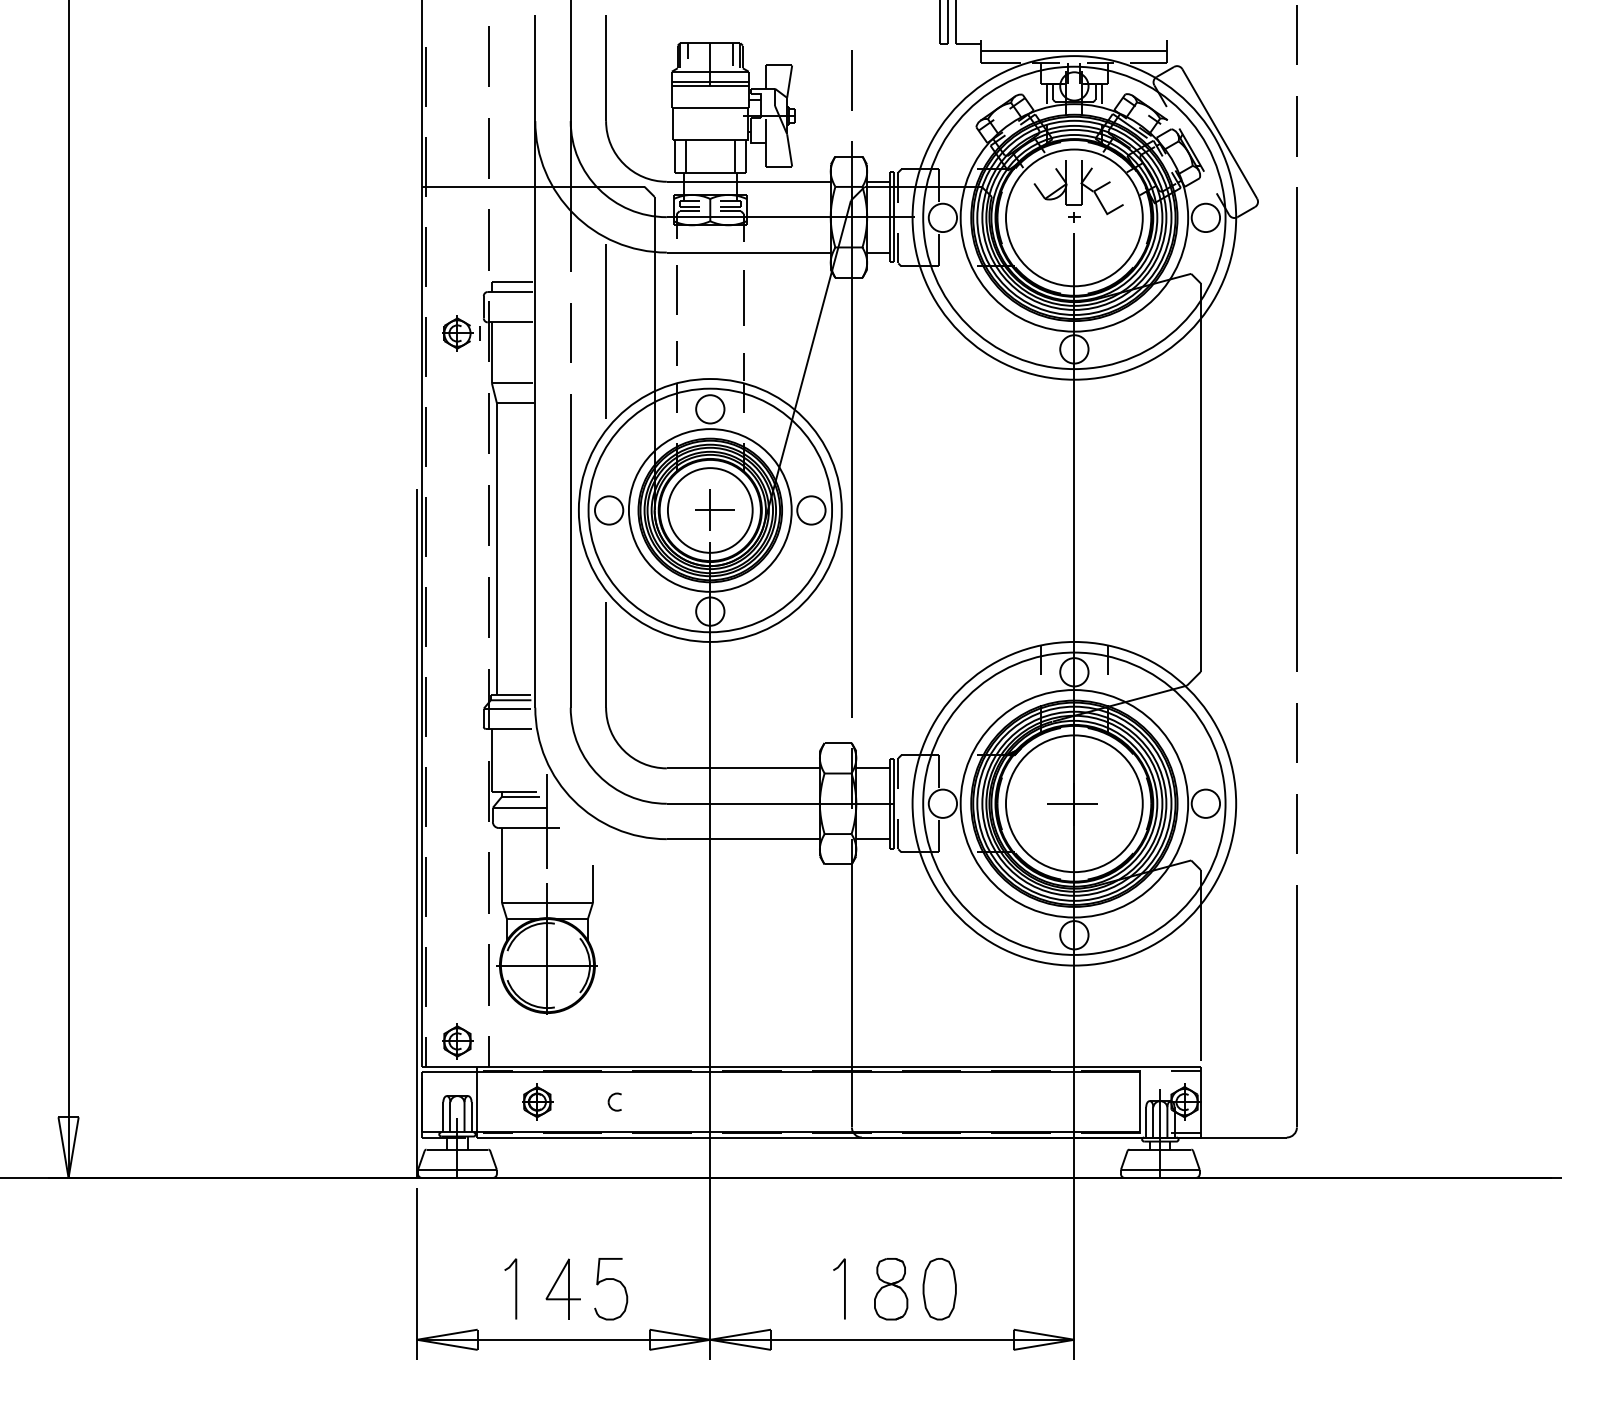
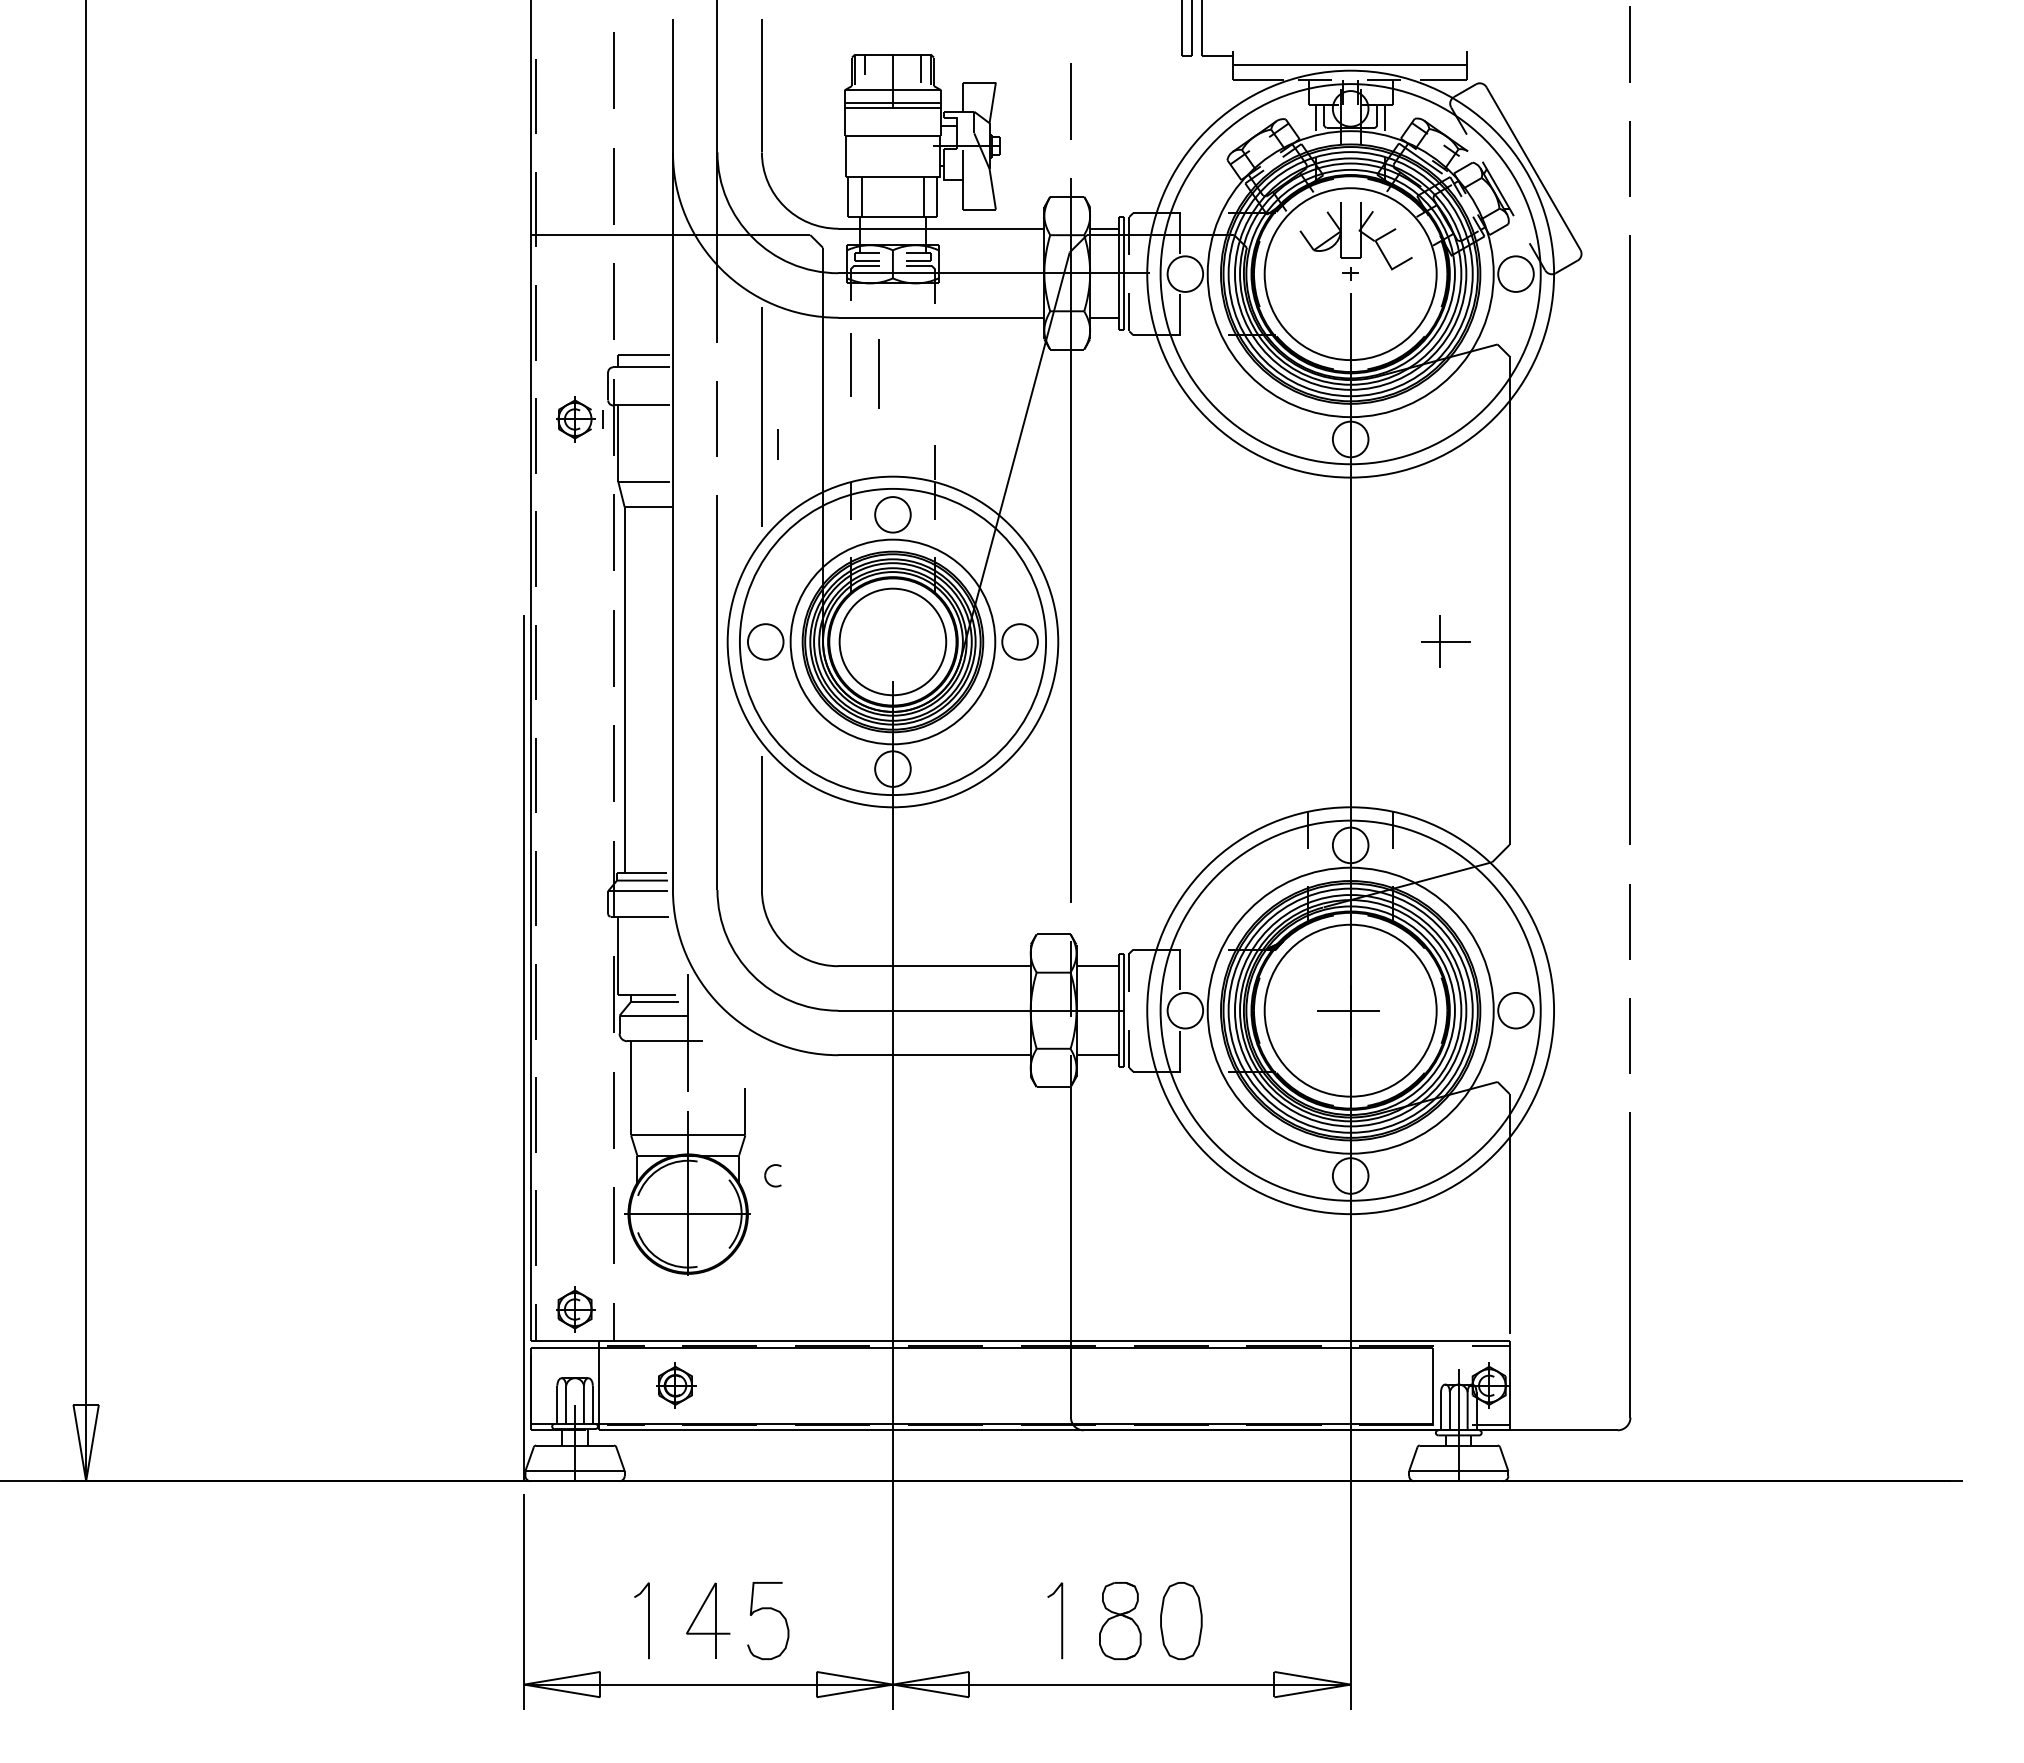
line: (743, 296) -> (878, 373), moved
line: (676, 353) -> (777, 444), moved
part: (714, 510) -> (1445, 641), moved
part: (614, 1101) -> (772, 1175), moved

